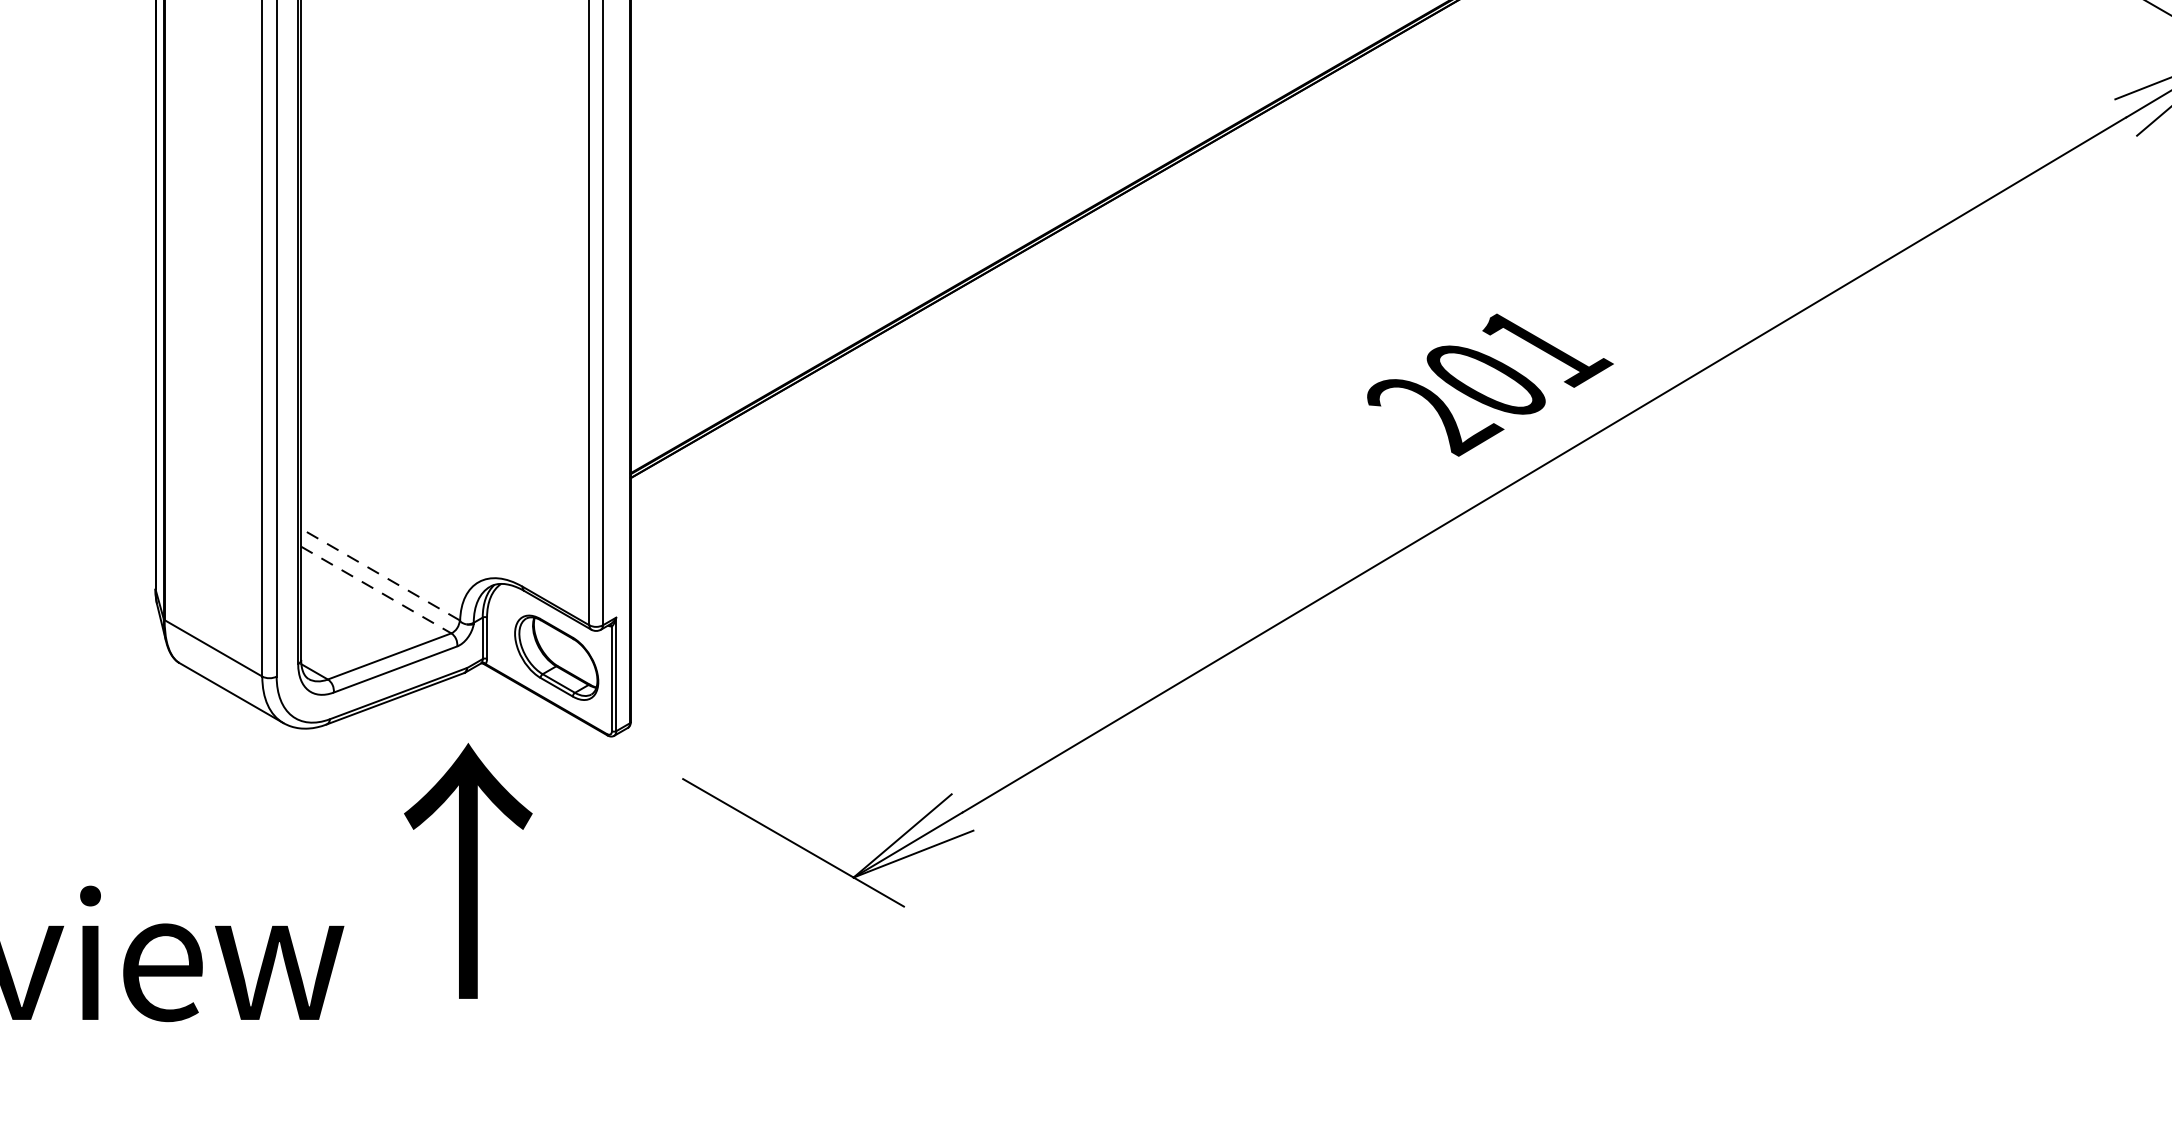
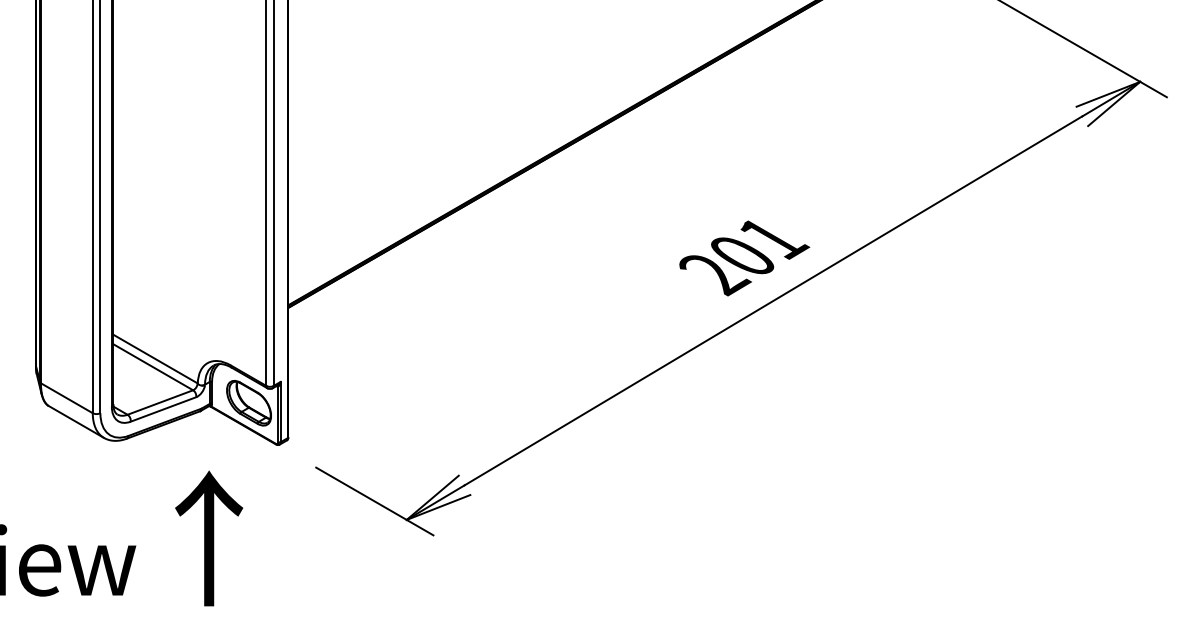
line: (380, 575) -> (155, 359), dashed -> solid
line: (376, 590) -> (153, 367), dashed -> solid
text: (468, 871) -> (209, 538), moved

